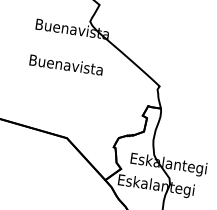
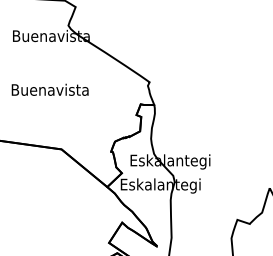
text: (65, 64) -> (49, 89), moved

